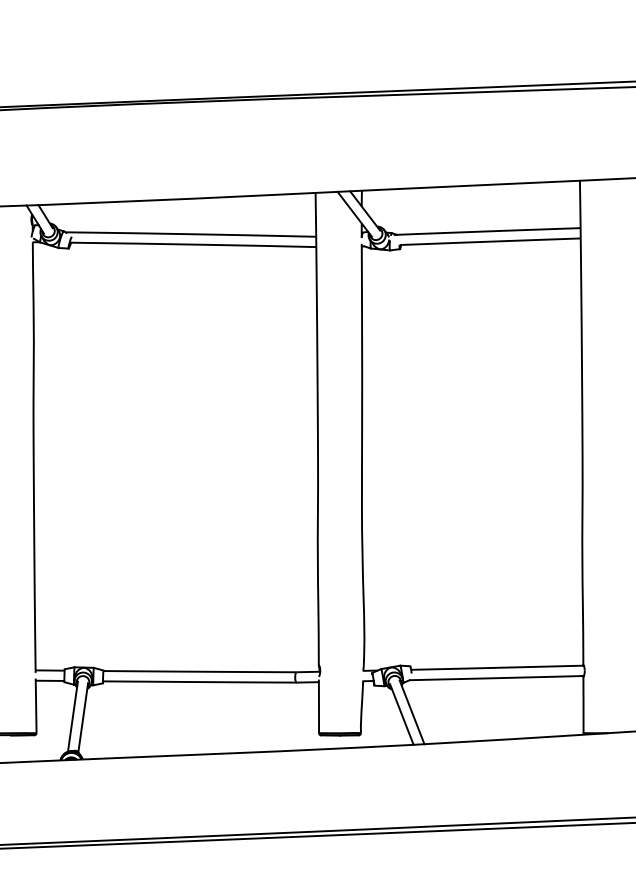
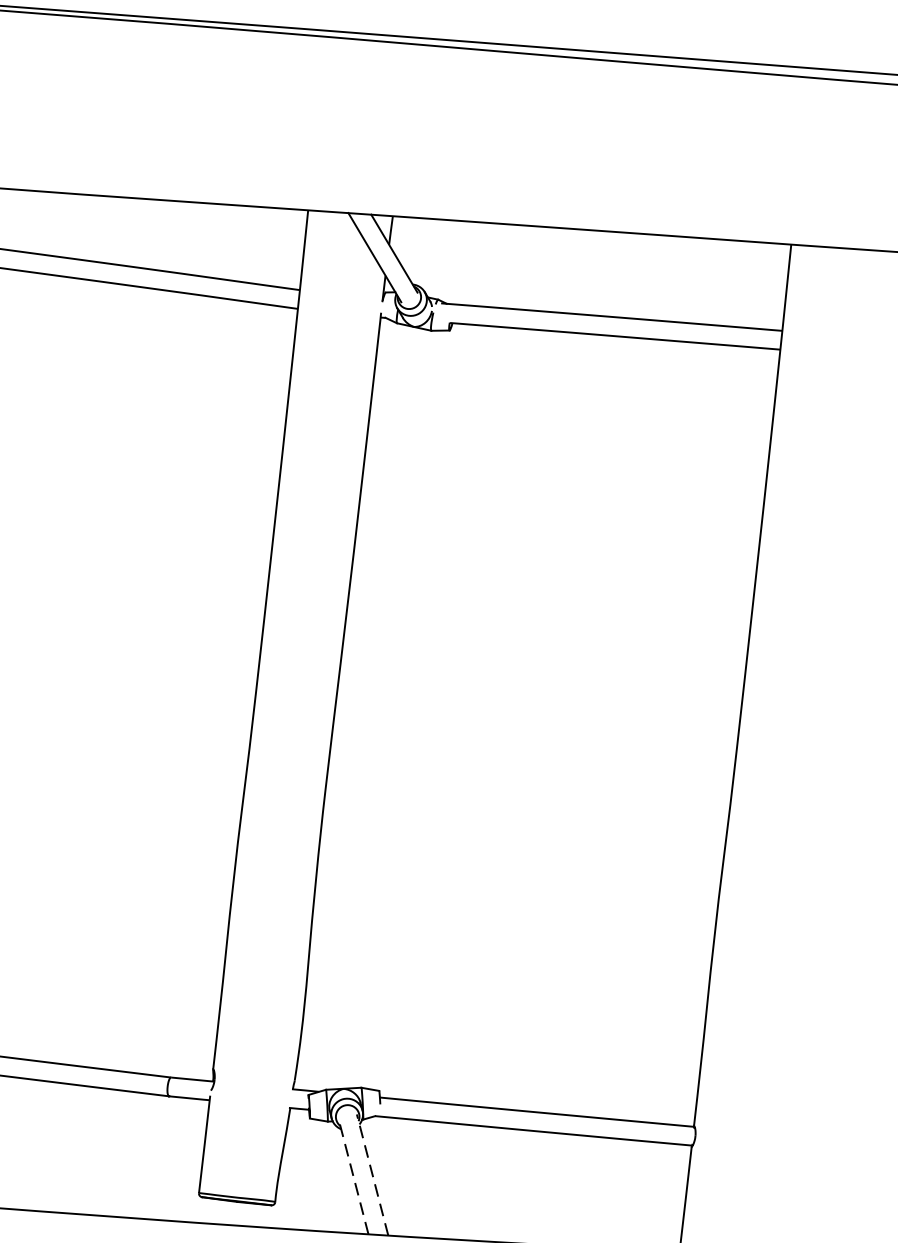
line: (411, 711) -> (371, 1173), solid -> dashed
line: (401, 714) -> (352, 1176), solid -> dashed

